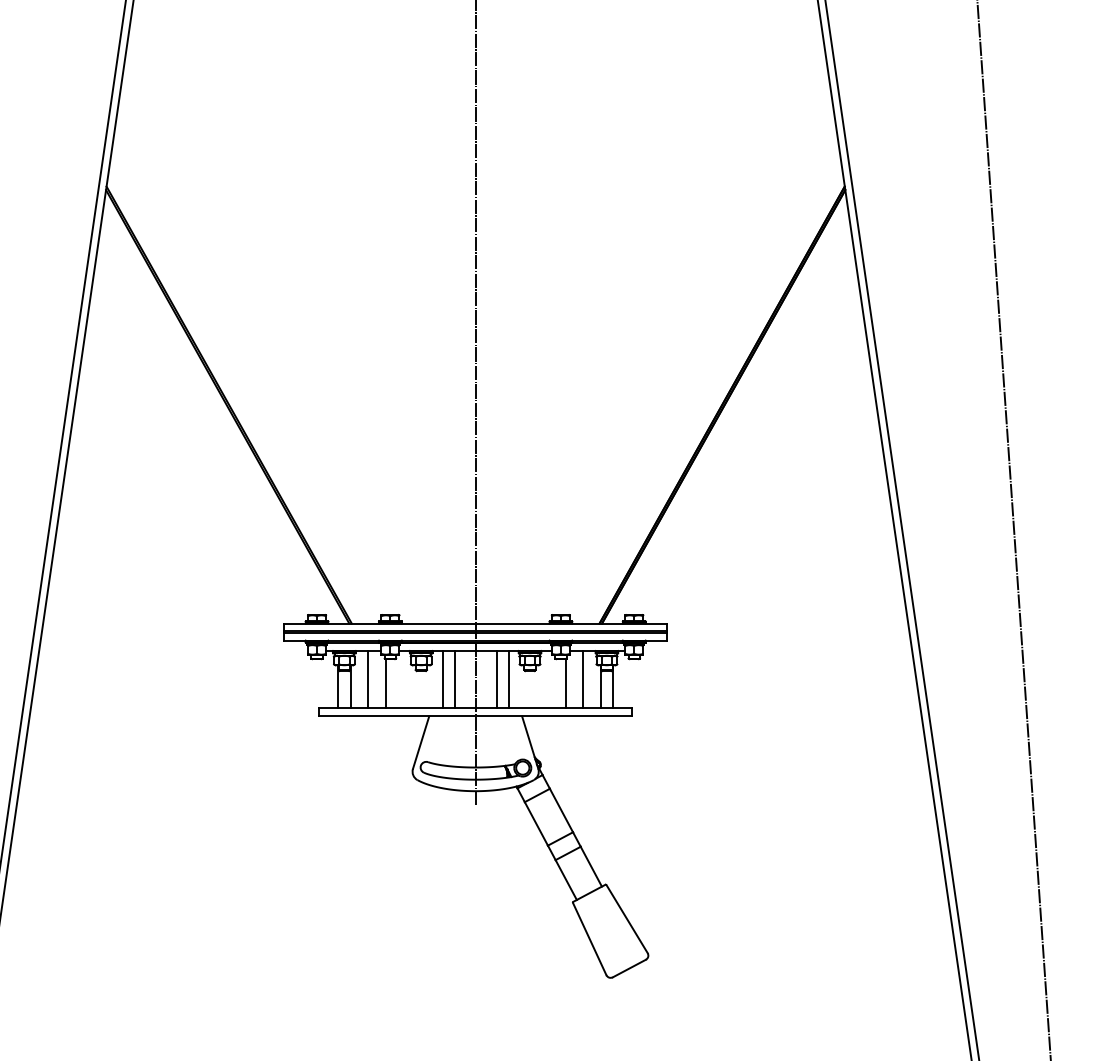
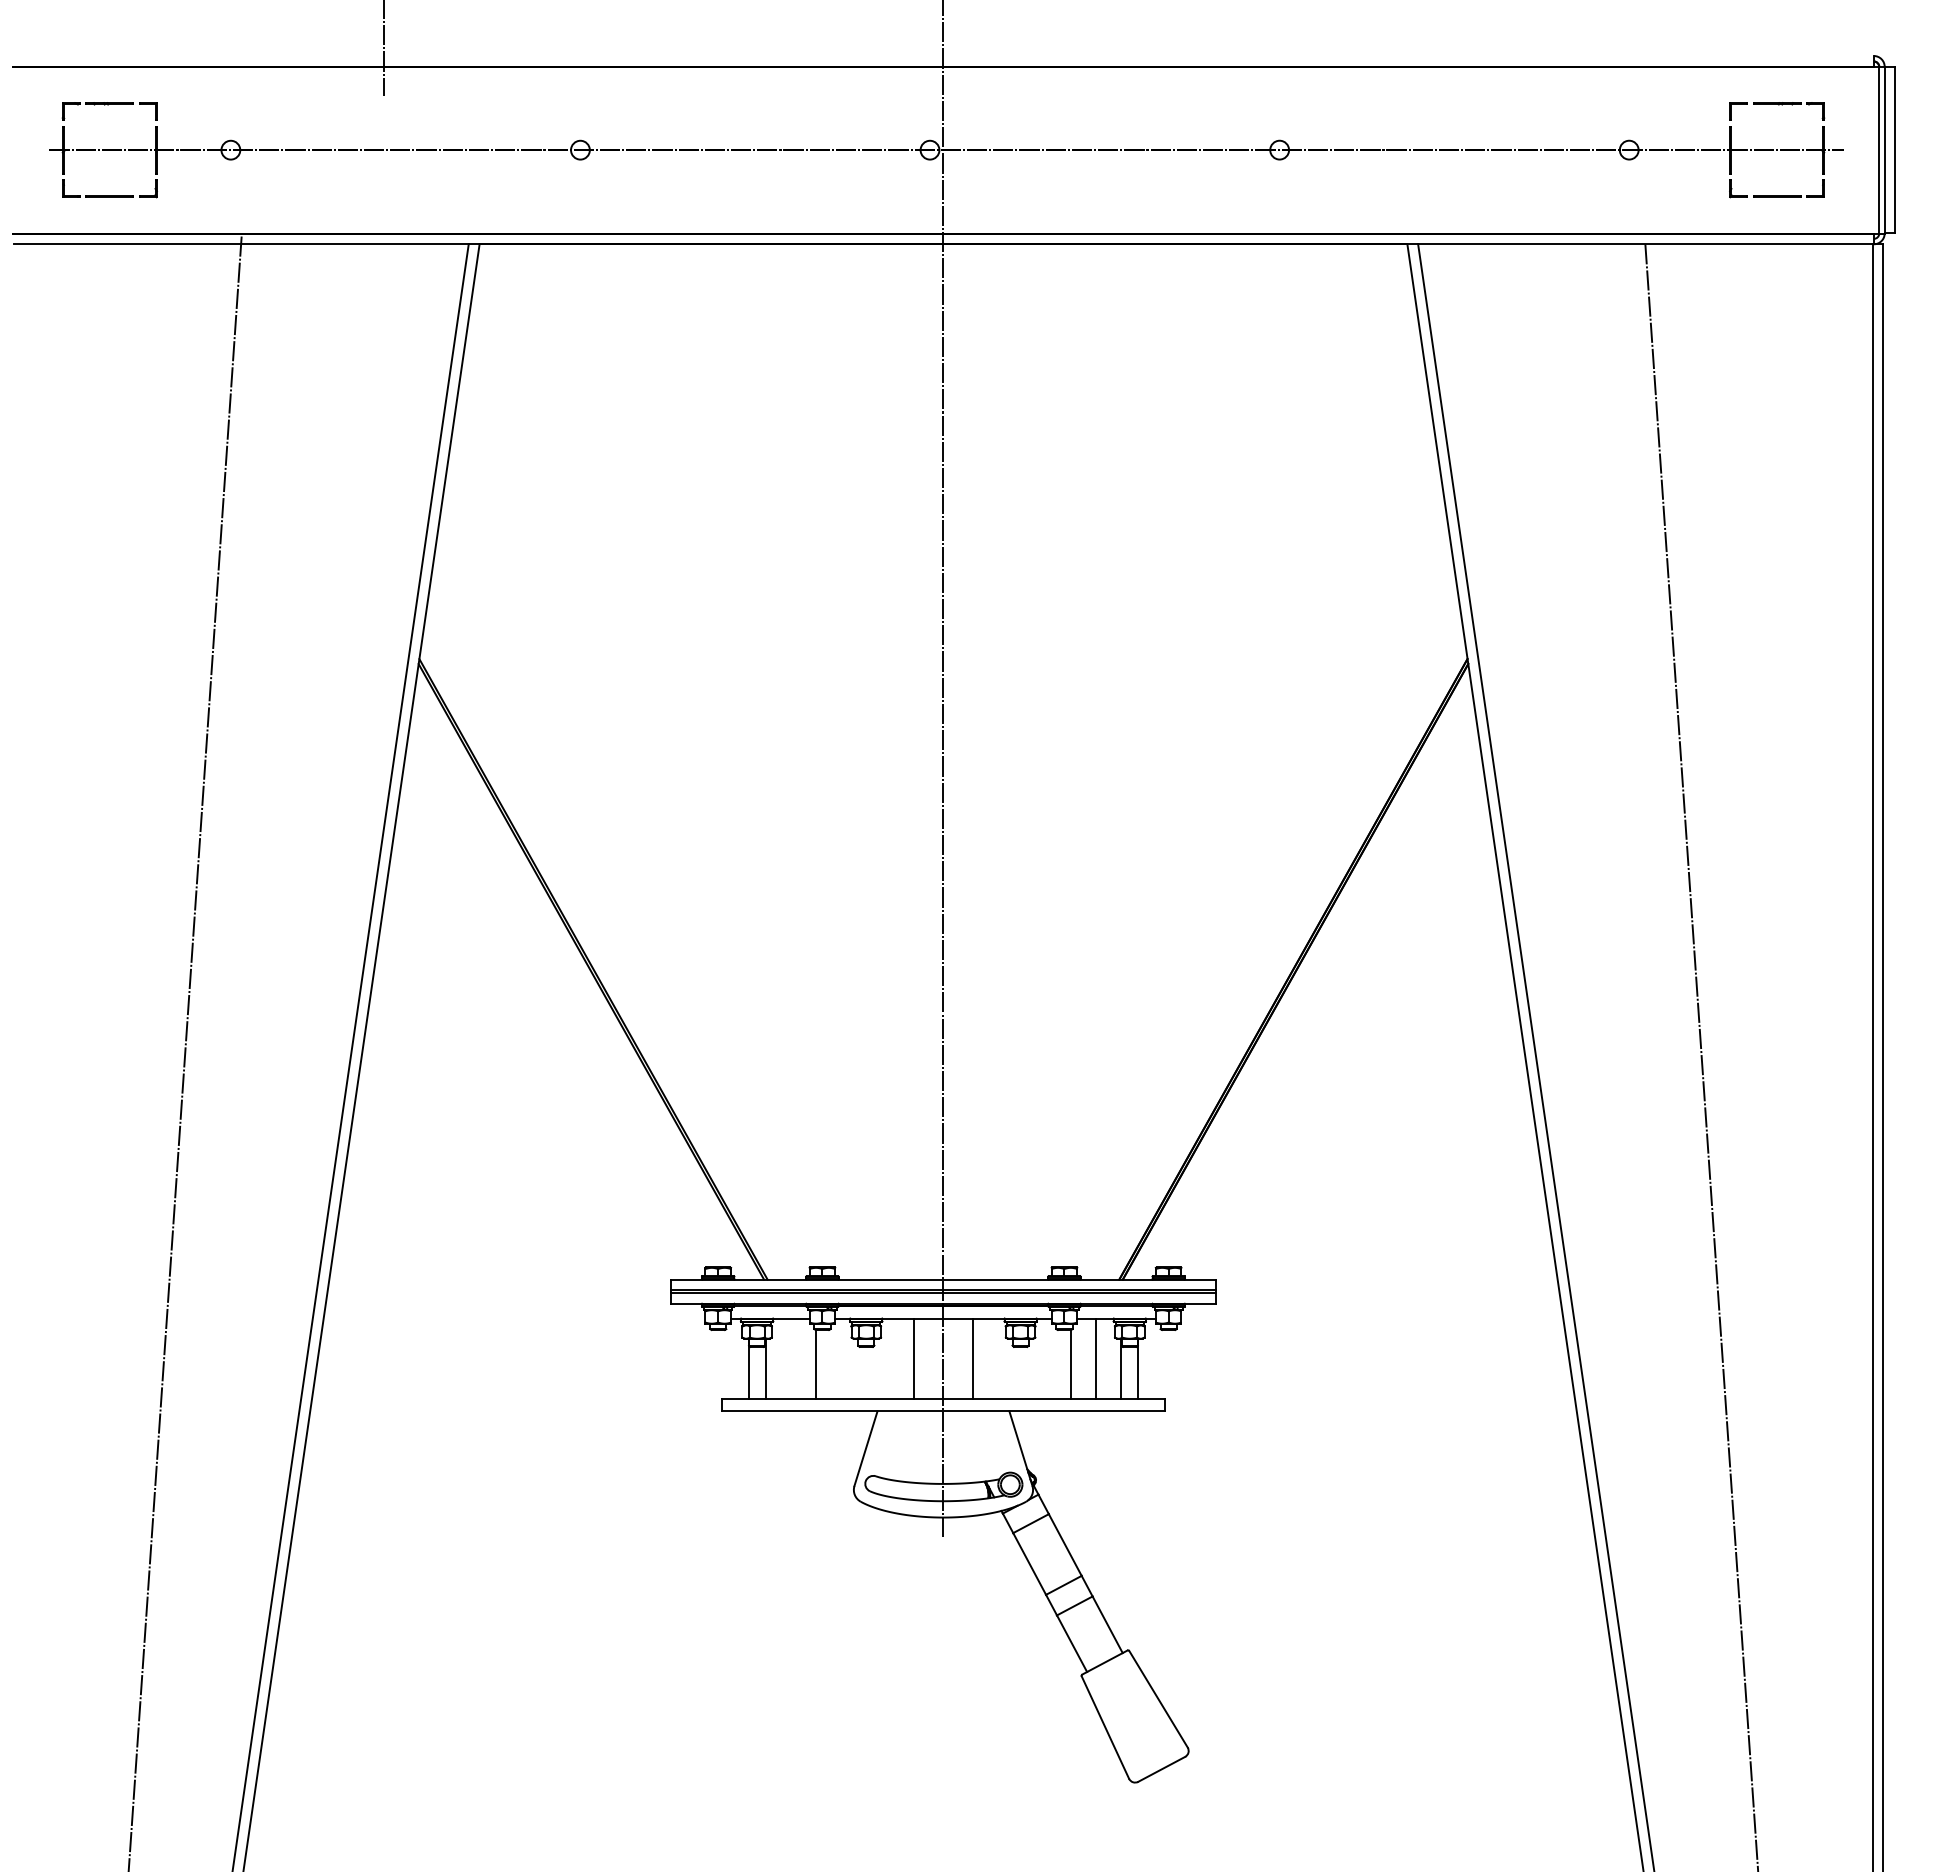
line: (367, 679) -> (790, 1358), removed
line: (443, 679) -> (897, 1358), removed
line: (508, 679) -> (990, 1358), removed

